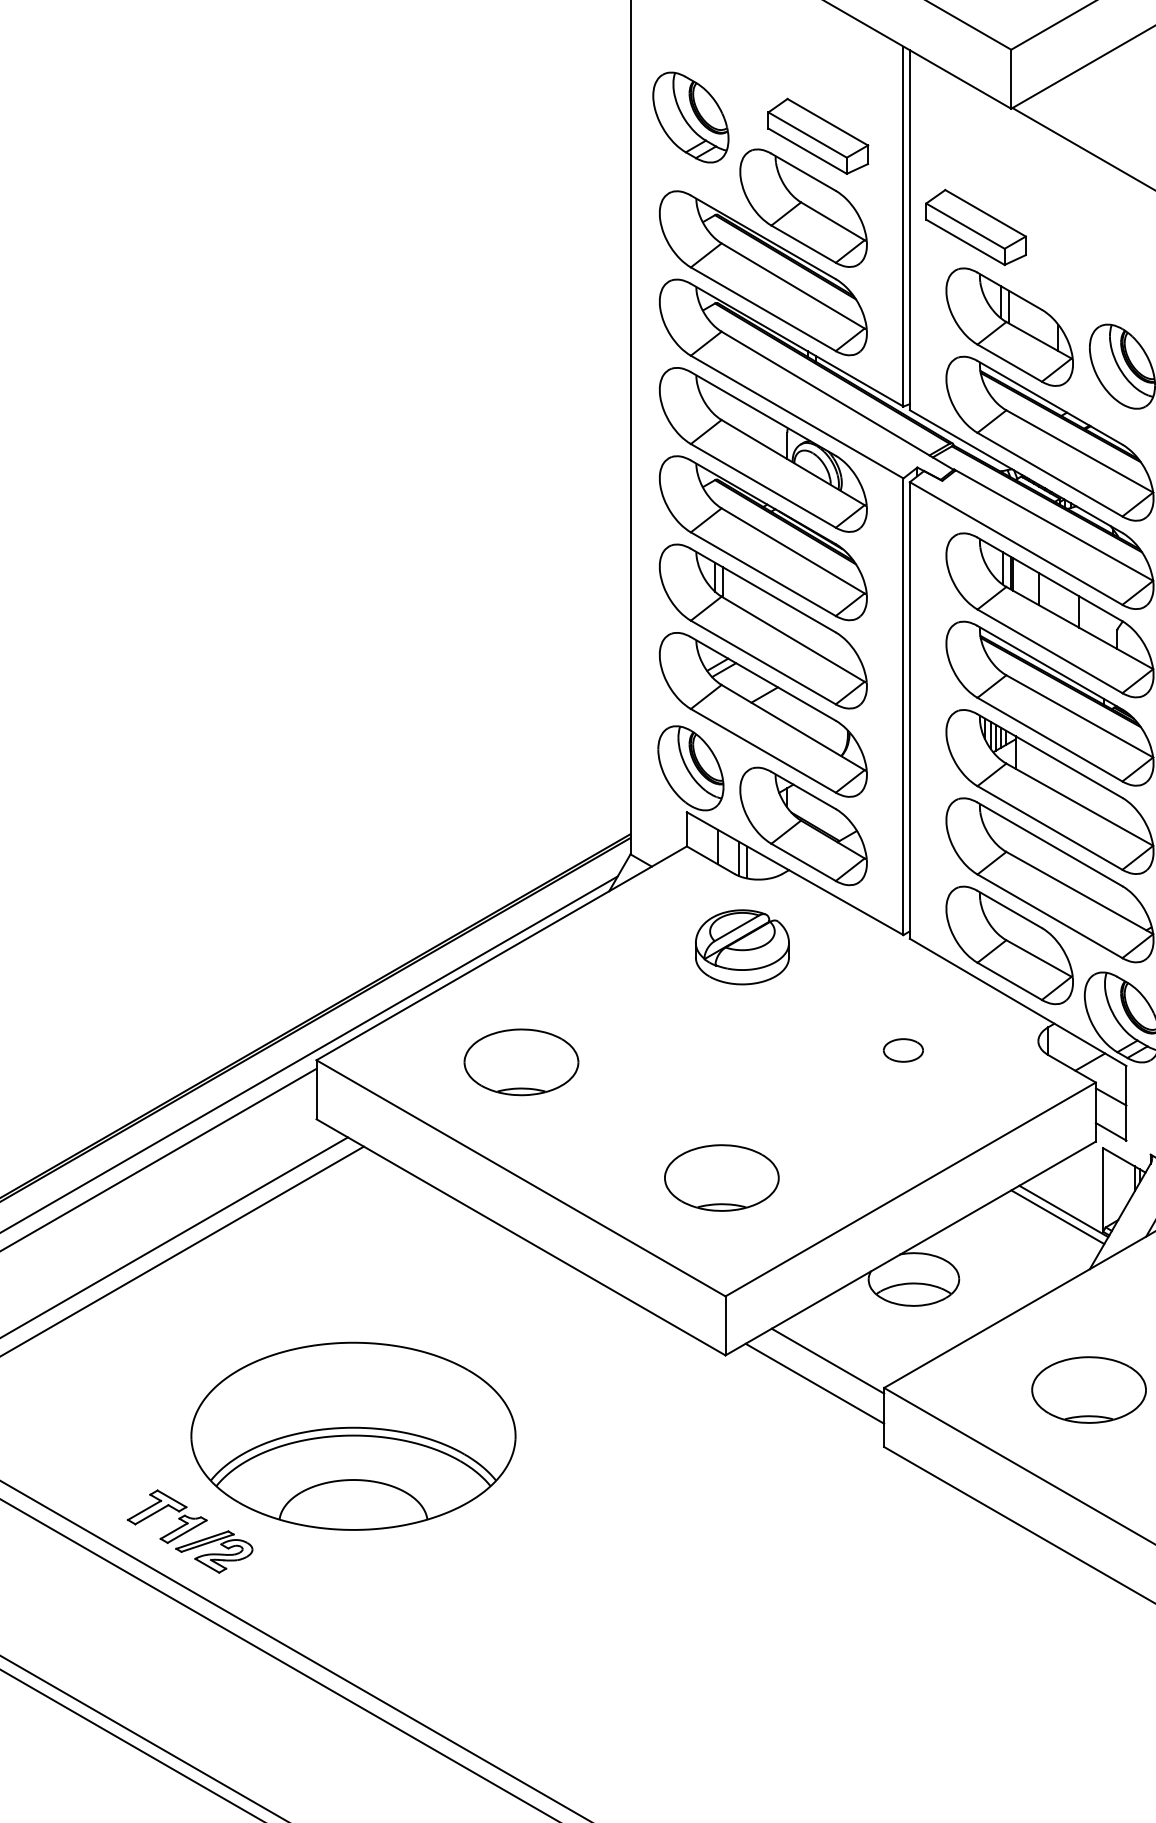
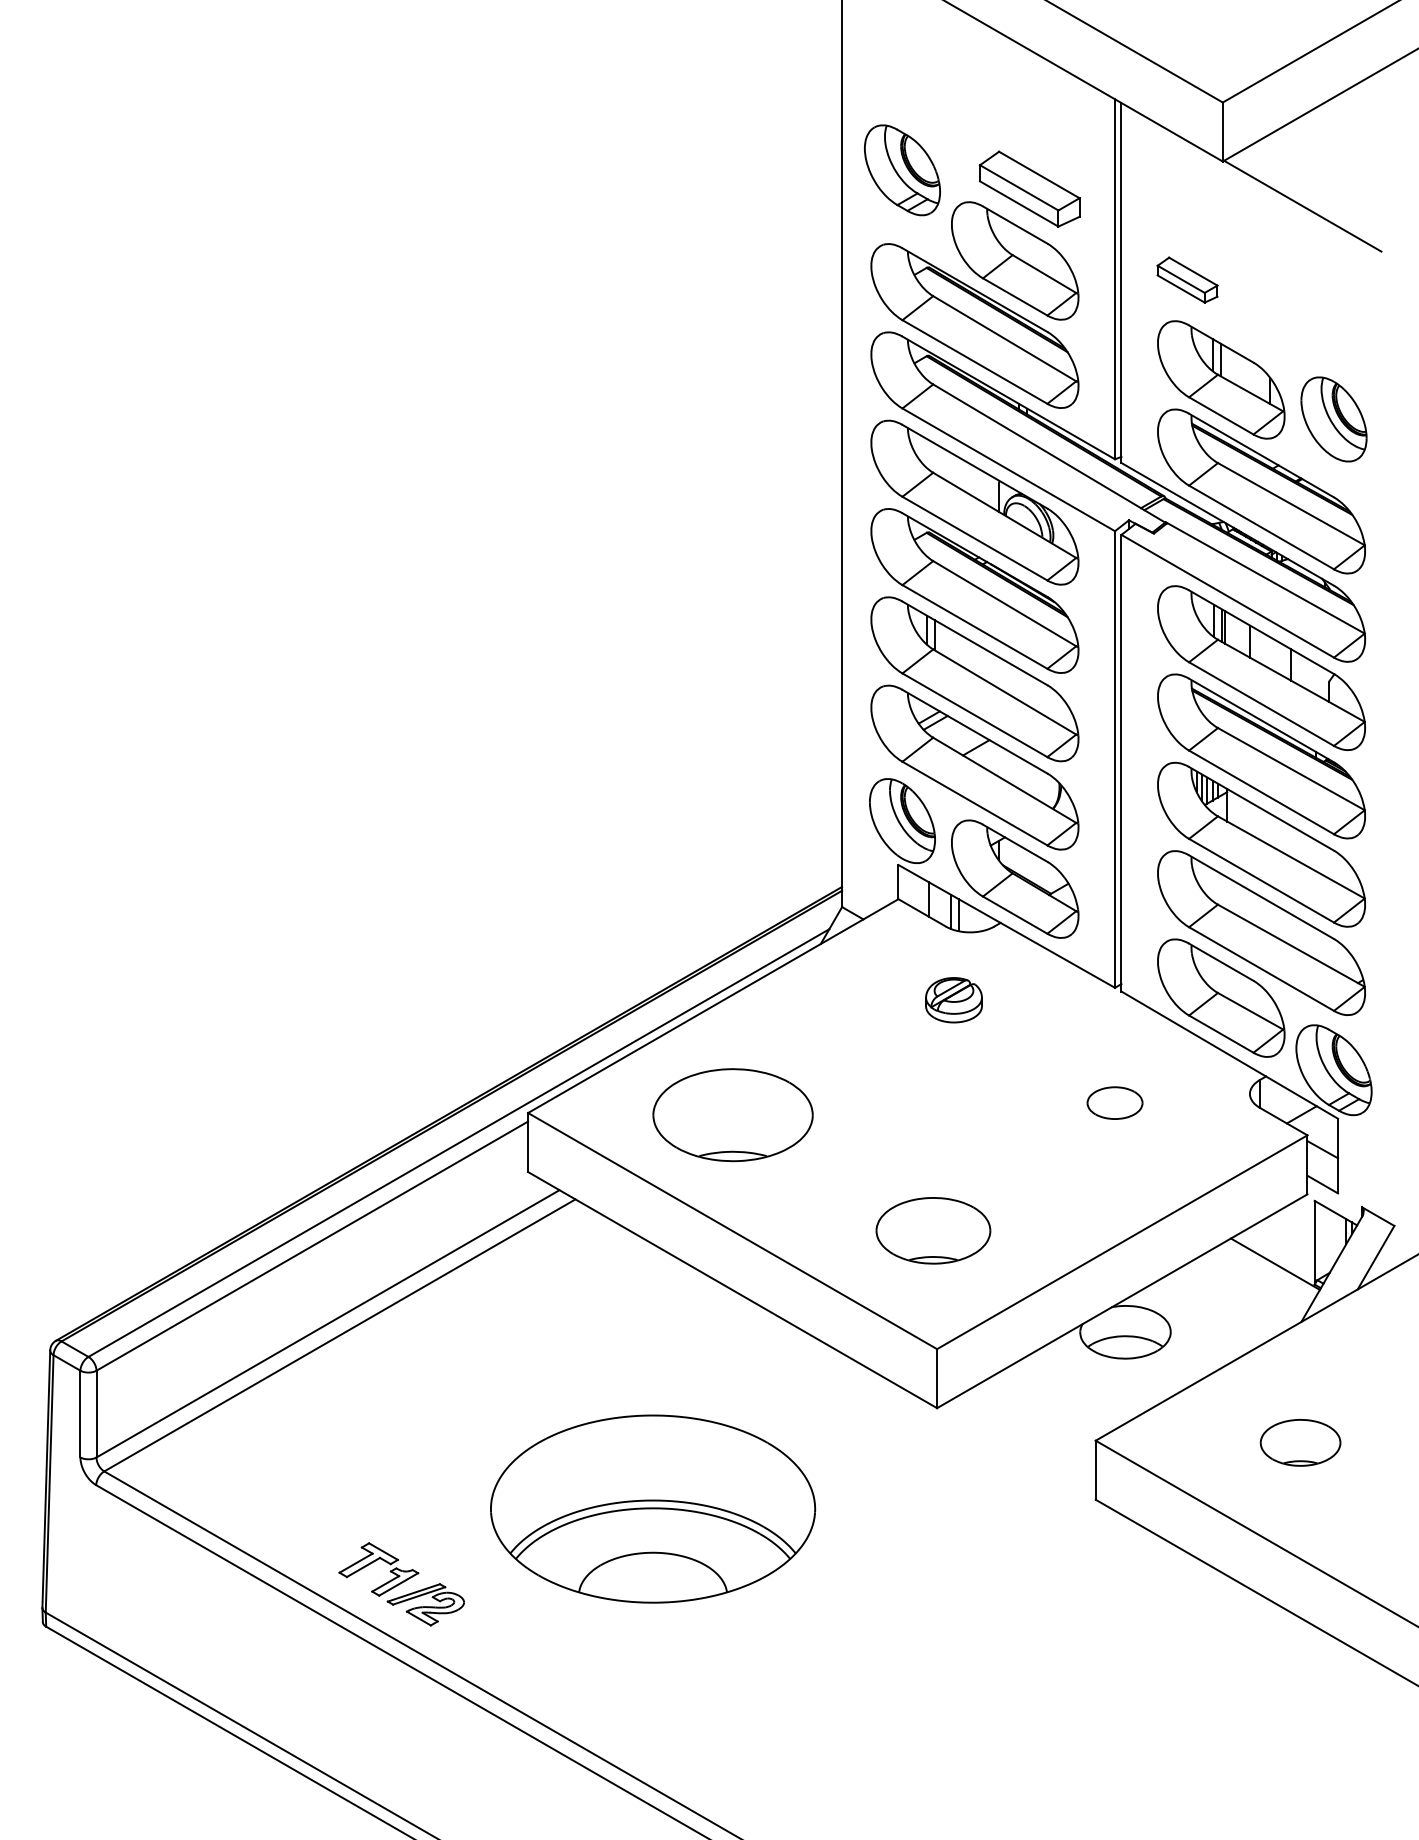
part: (975, 226) -> (1187, 279), size x0.6
part: (741, 947) -> (953, 1000), size x0.6
part: (902, 1050) -> (1114, 1103), size x1.4
part: (520, 1061) -> (732, 1114), size x1.4
line: (1056, 1216) -> (1268, 1269), removed
line: (827, 1360) -> (1039, 1413), removed
line: (814, 1383) -> (1026, 1436), removed
part: (1088, 1389) -> (1300, 1442), size x0.7
part: (353, 1435) -> (653, 1508), moved

